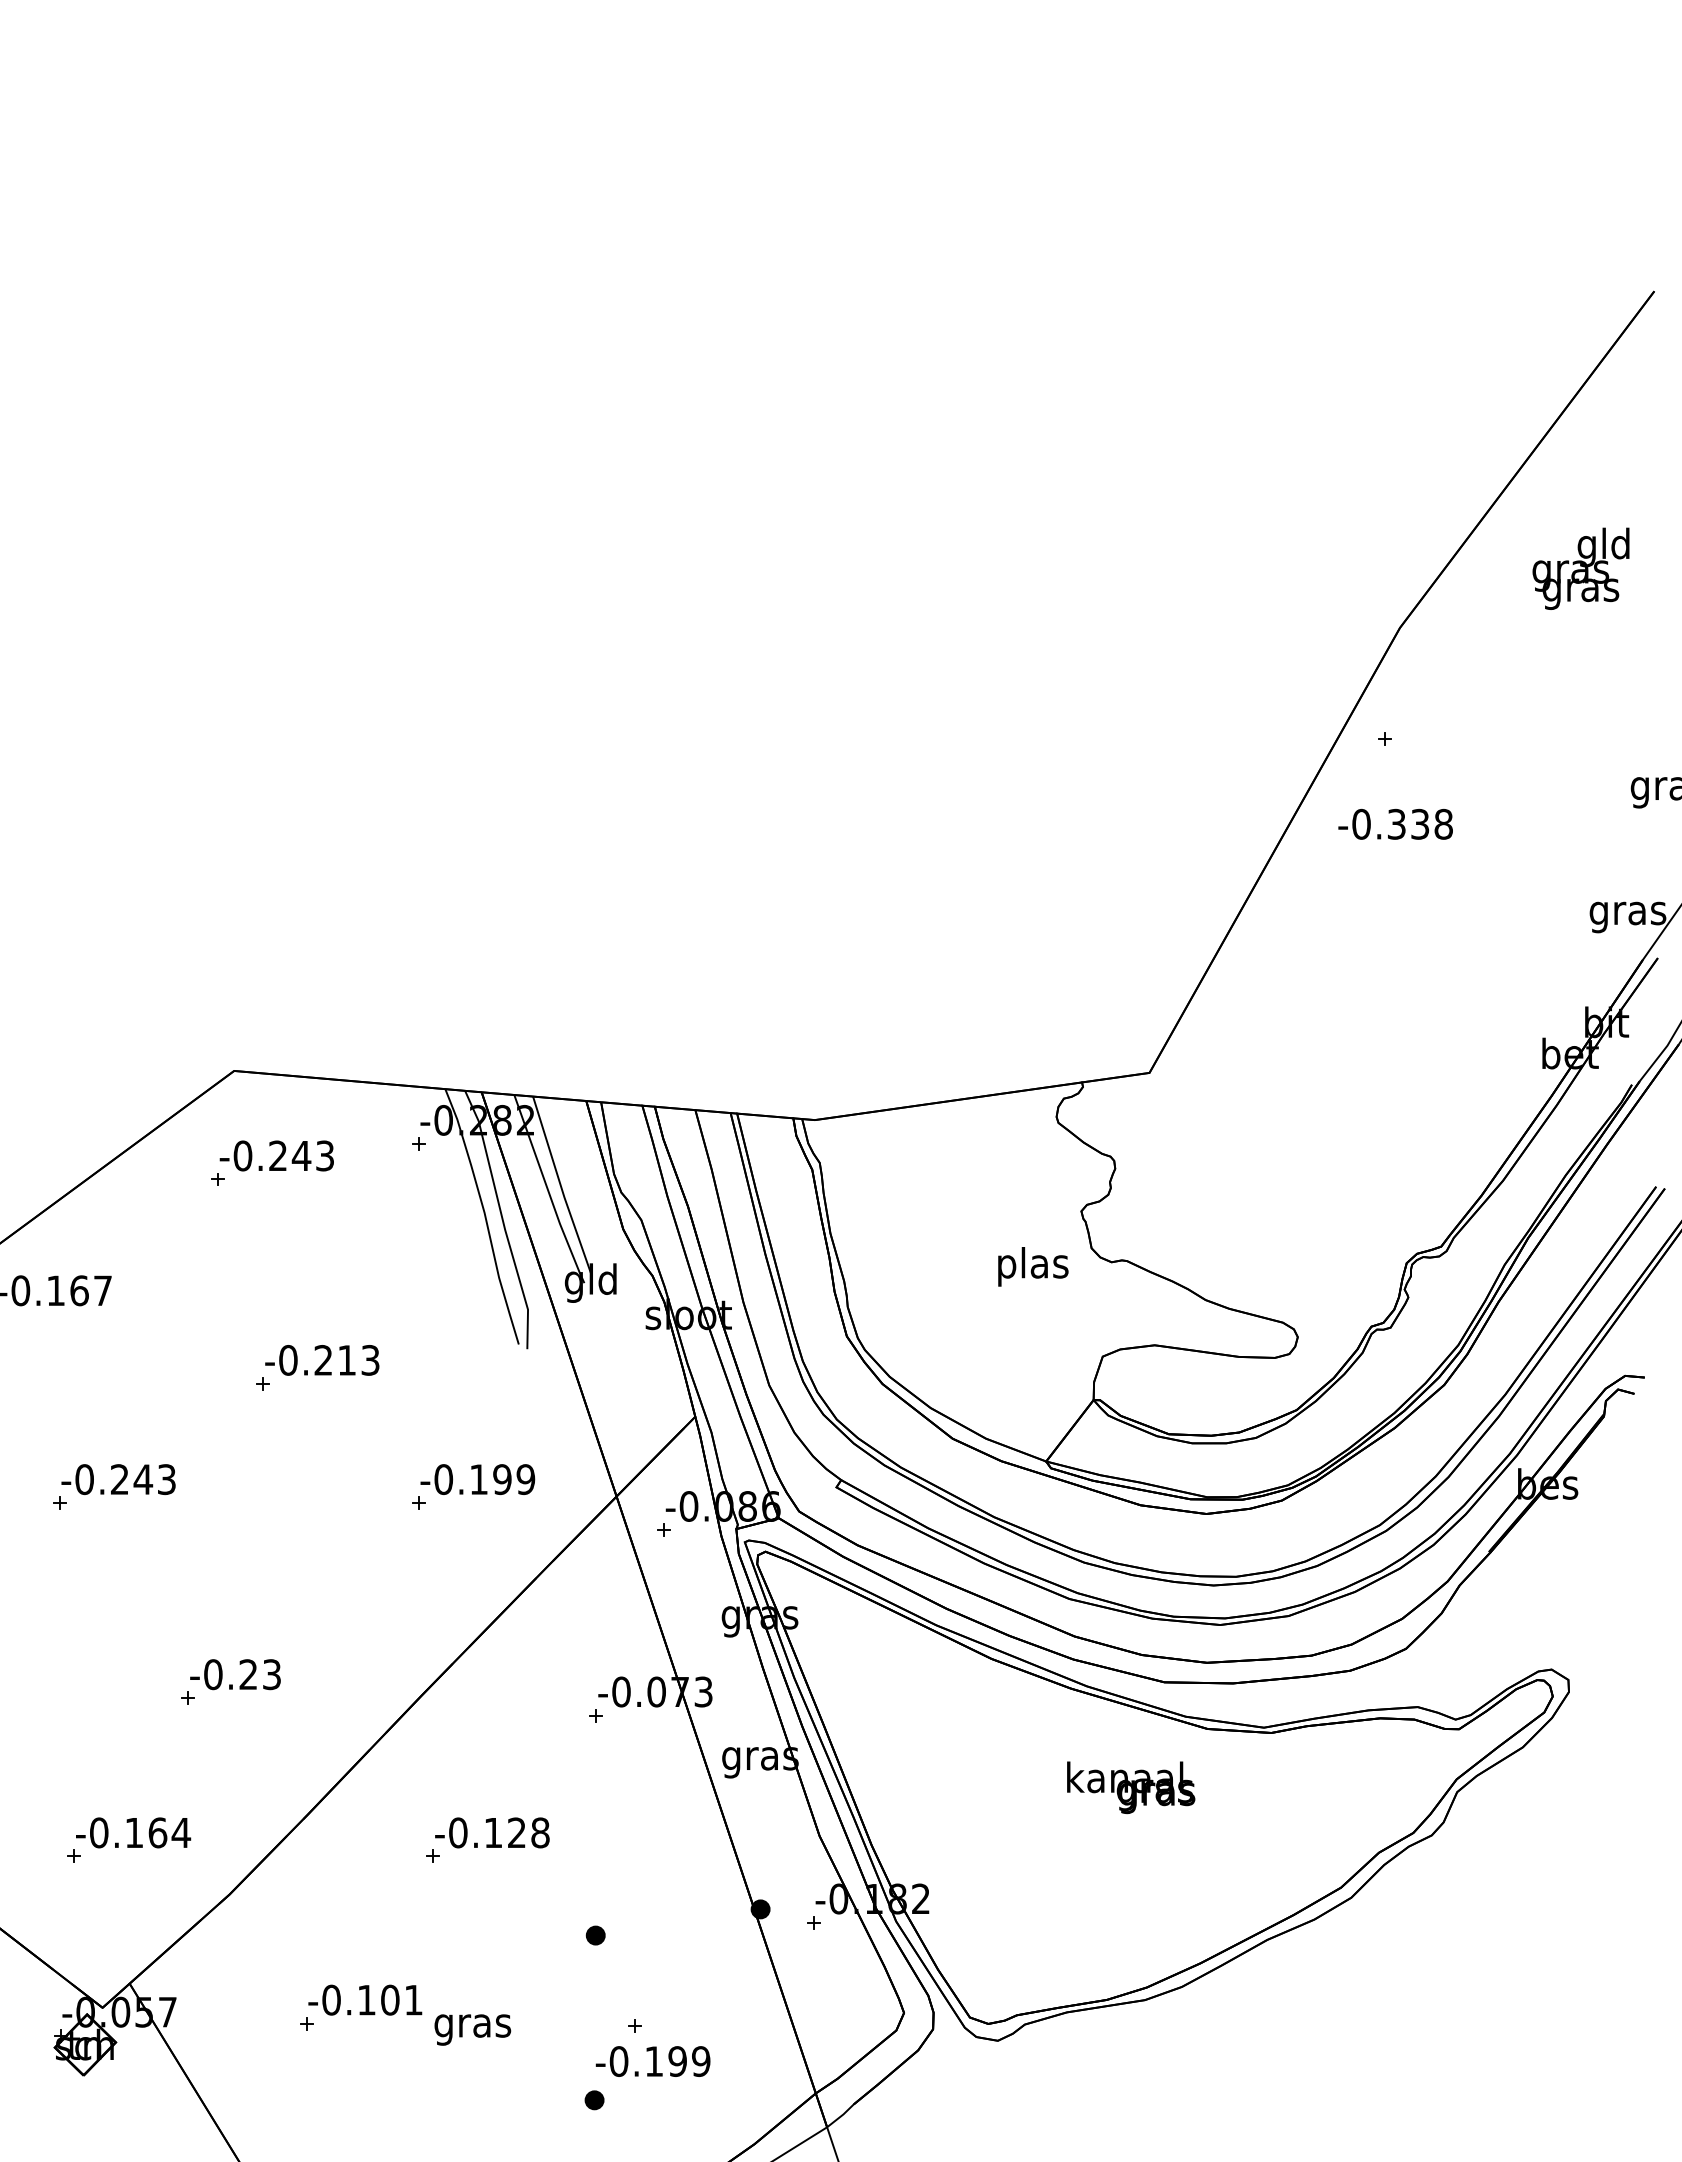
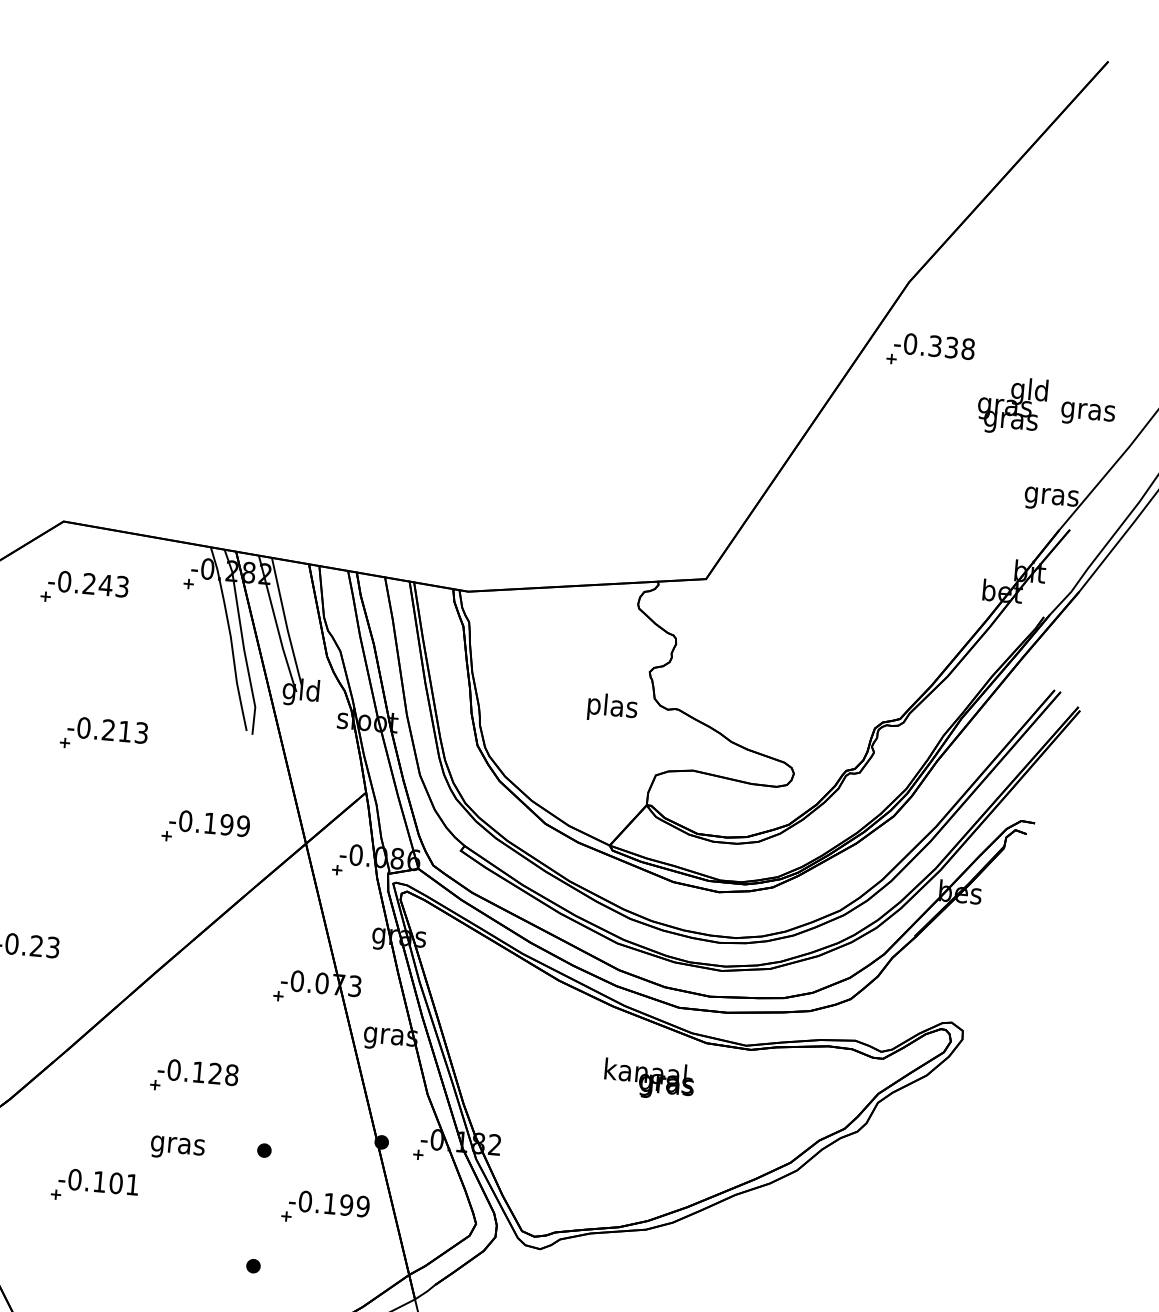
text: (1580, 568) -> (1011, 405), moved
text: (1395, 823) -> (934, 345), moved
text: (472, 2029) -> (177, 1147), moved
text: (652, 2061) -> (328, 1203), moved

